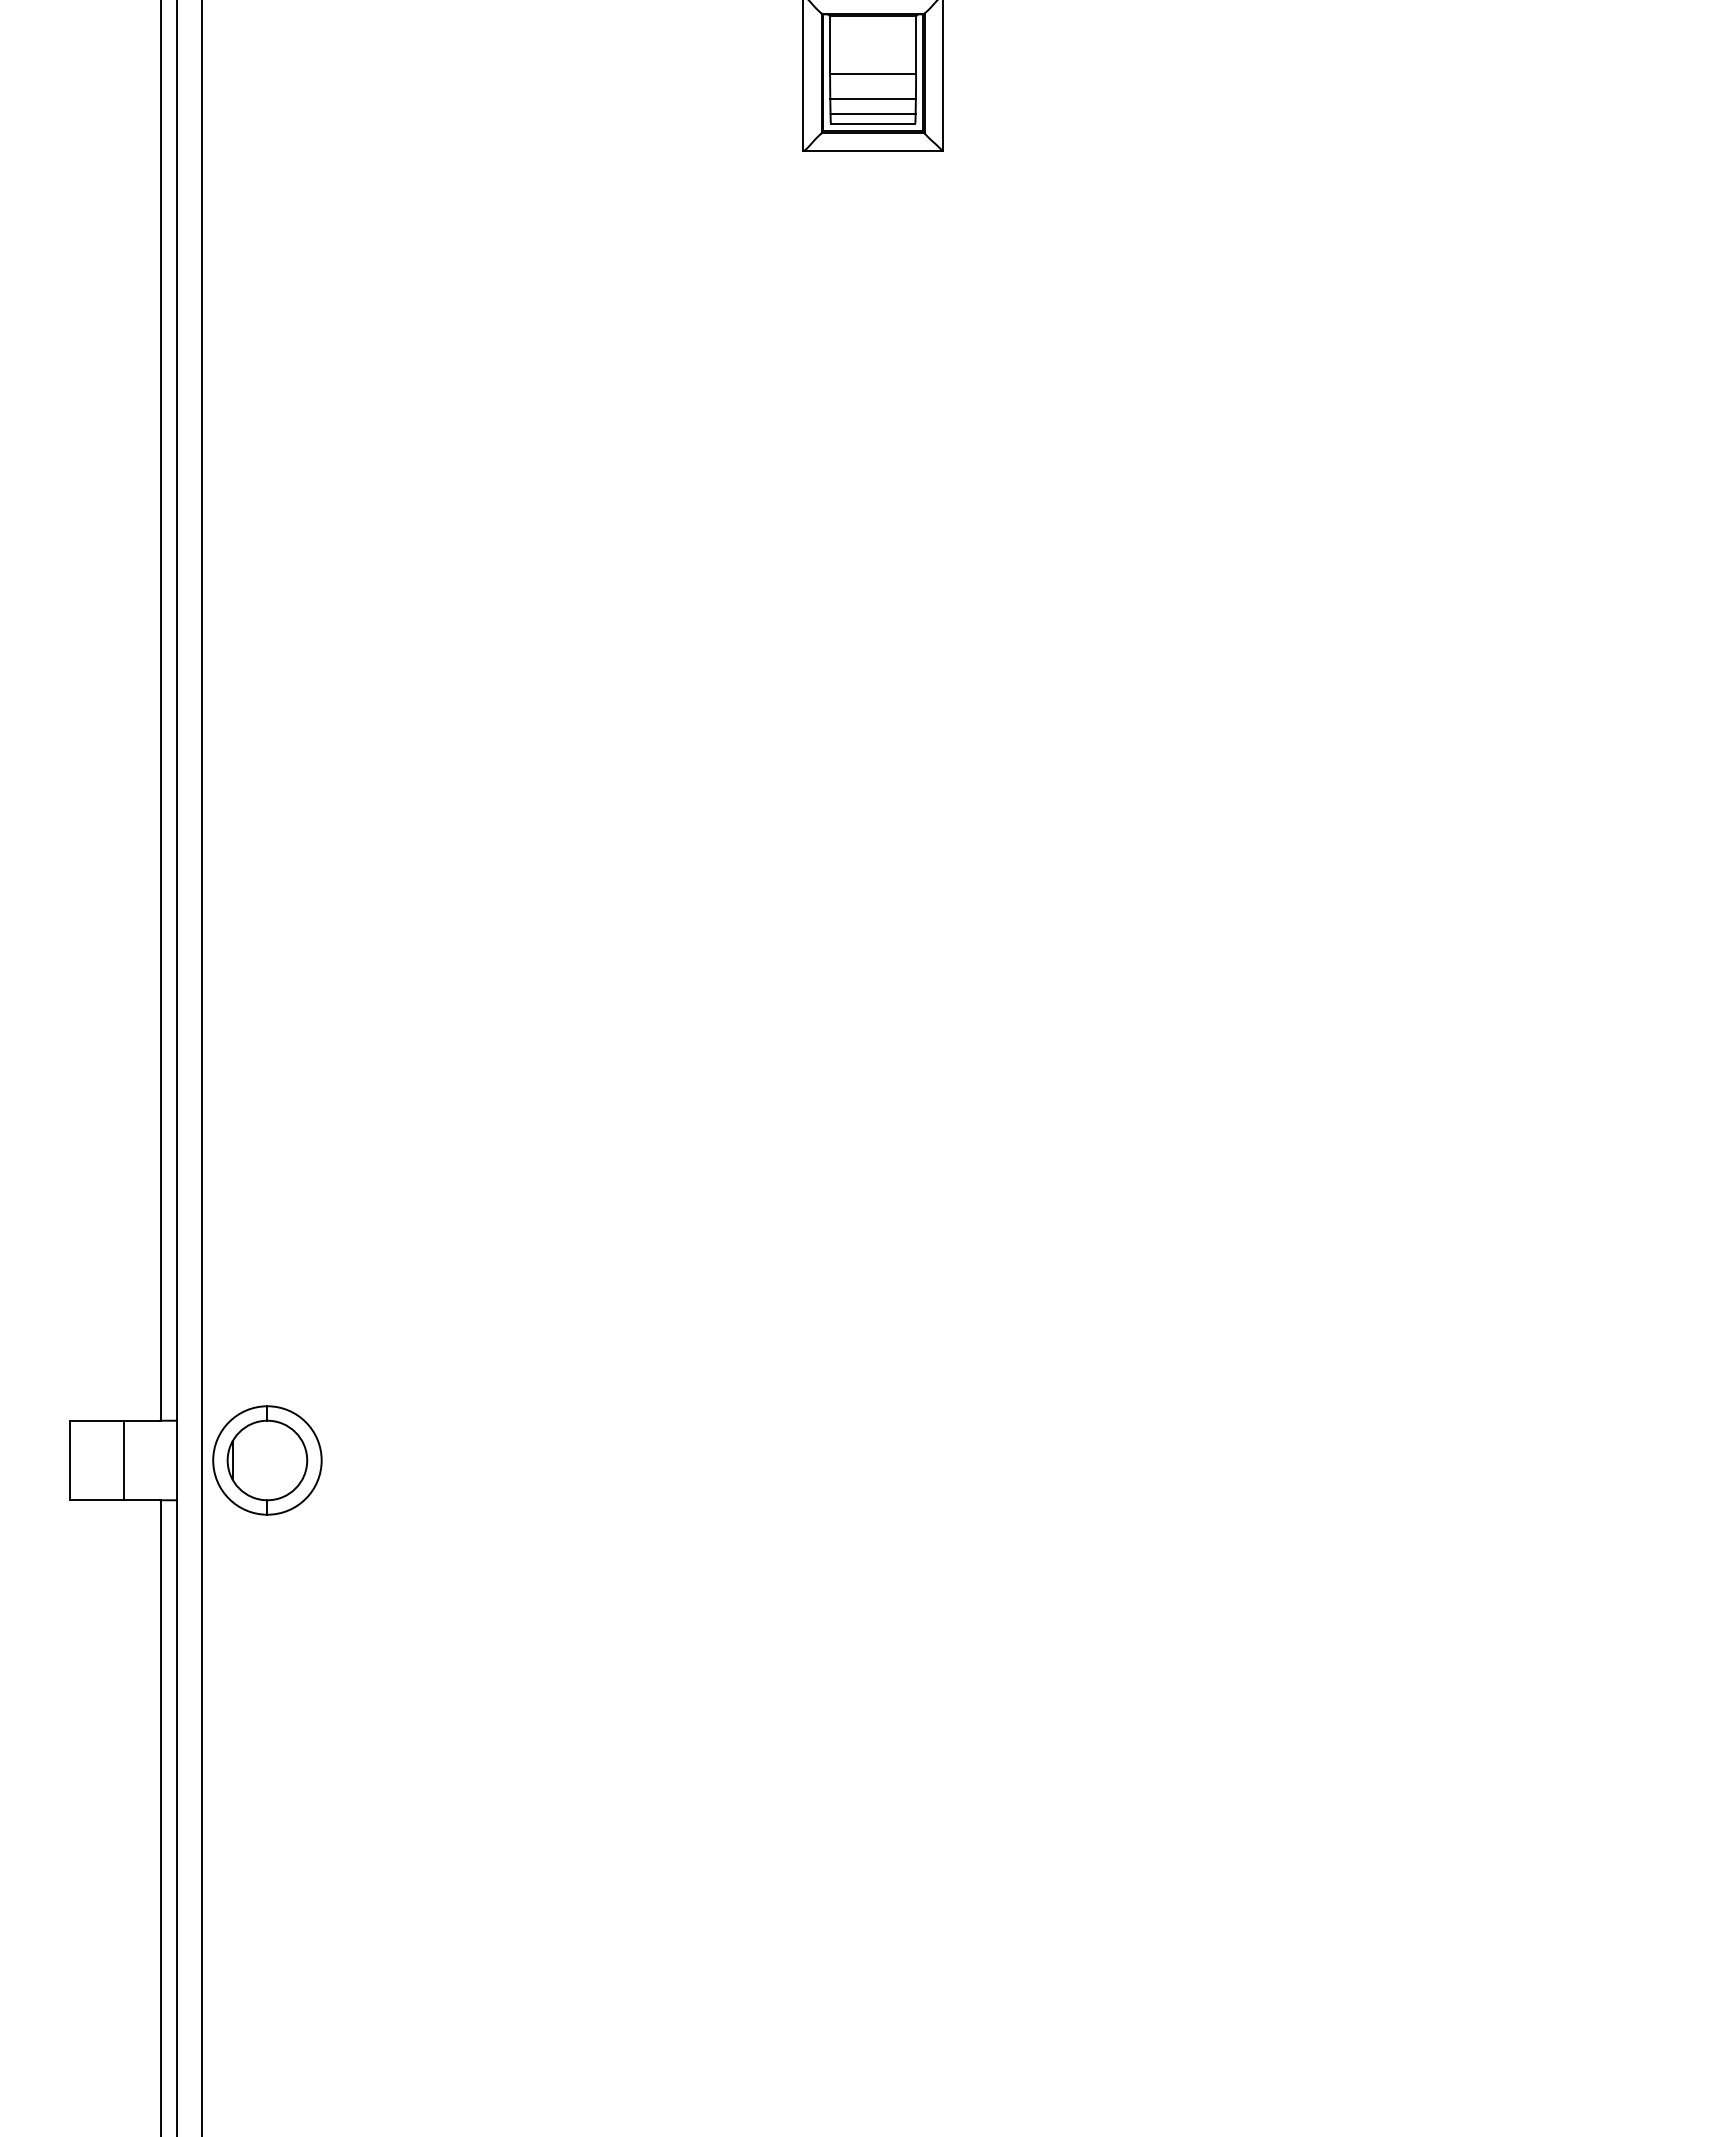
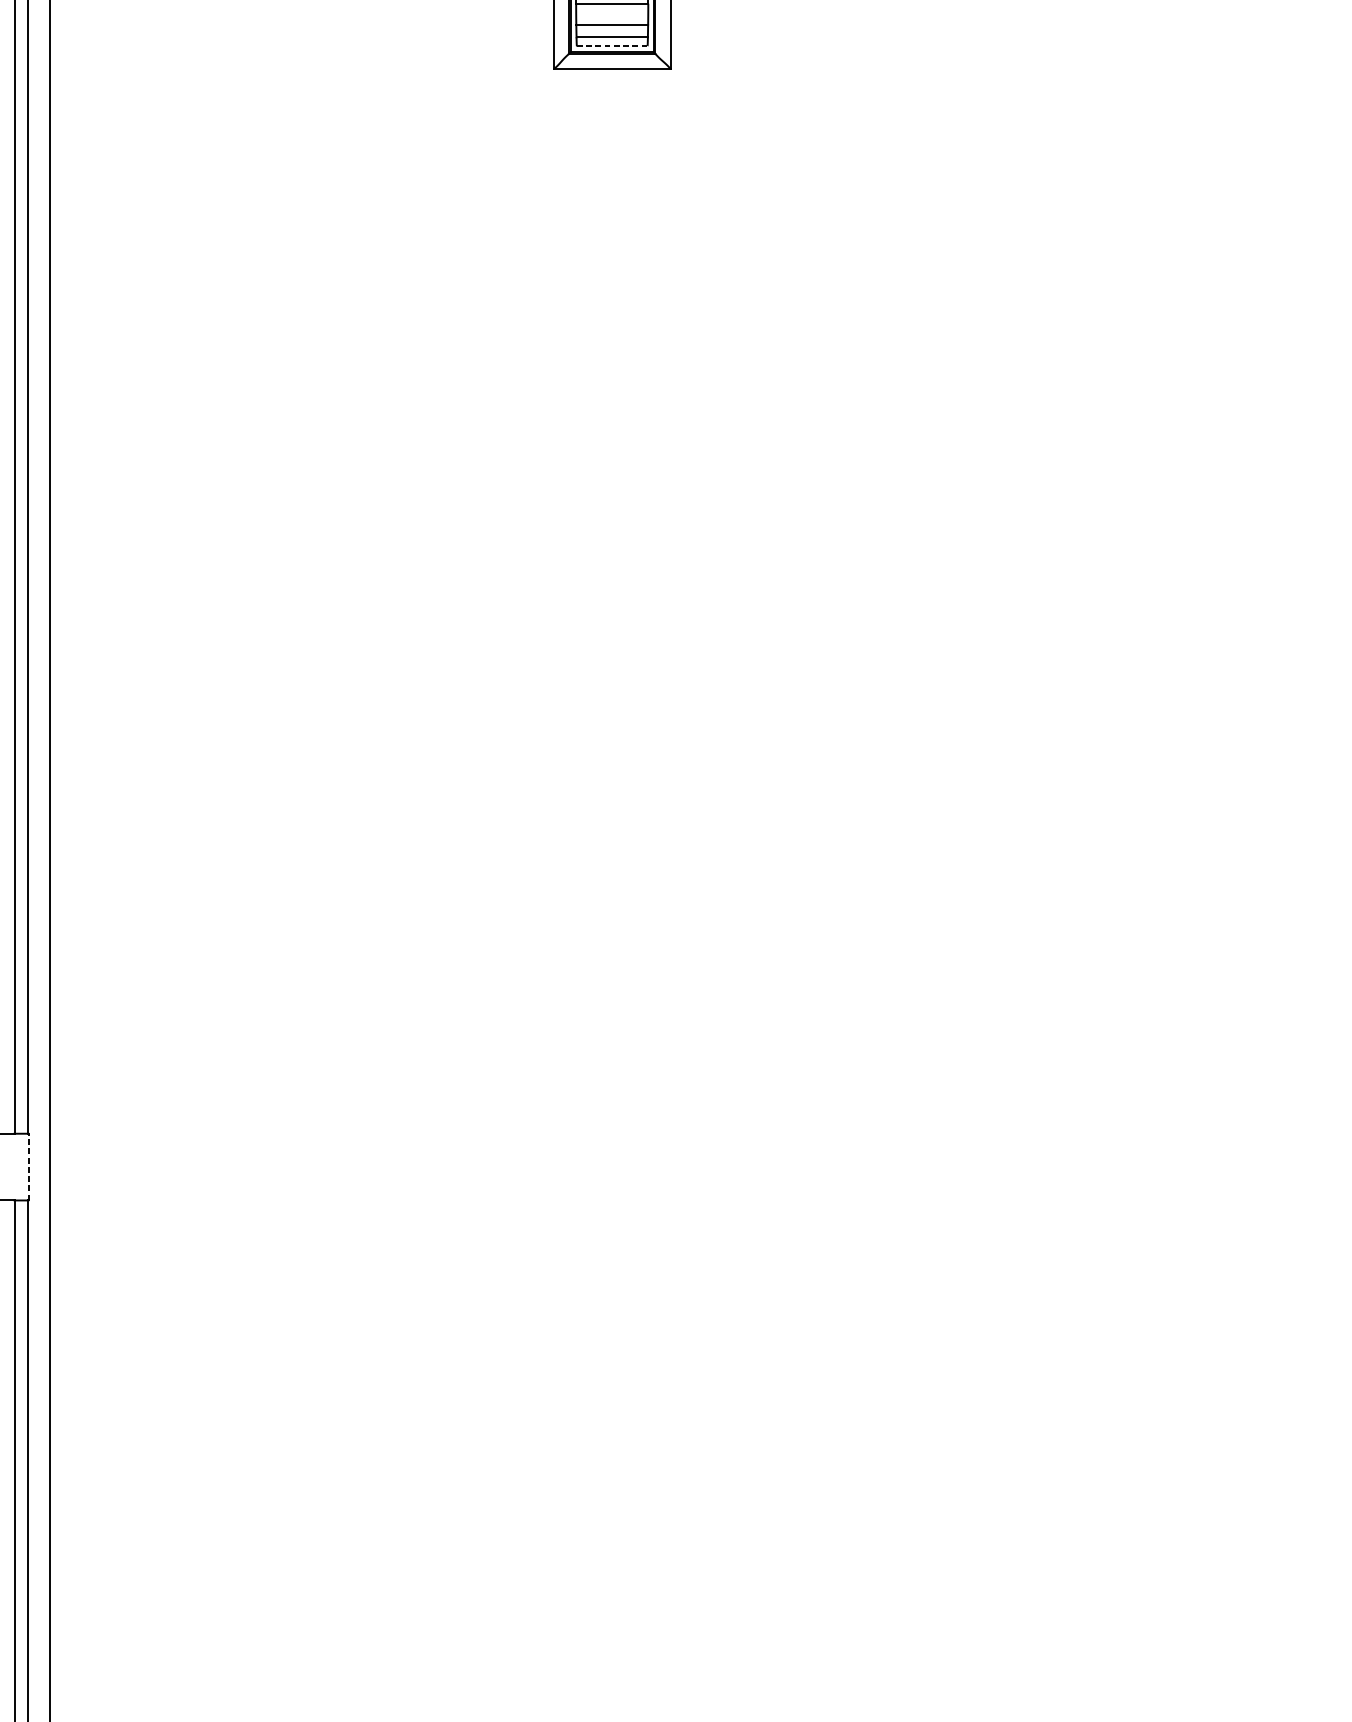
line: (873, 123) -> (612, 45), solid -> dashed
line: (177, 1460) -> (28, 1167), solid -> dashed
part: (267, 1460) -> (104, 1167), removed

